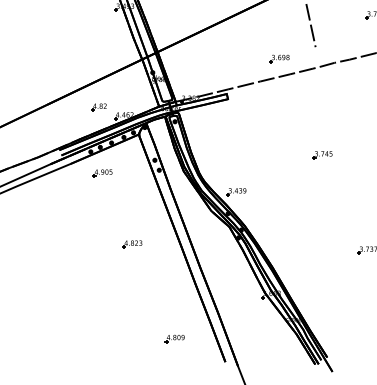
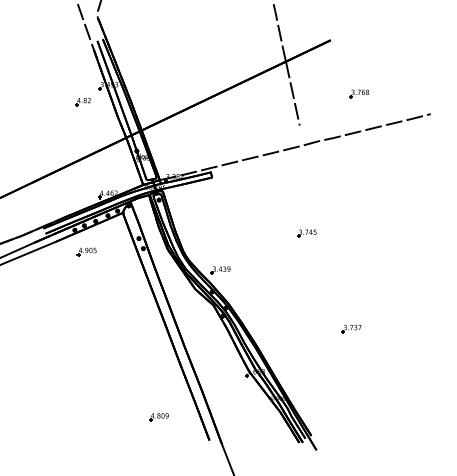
part: (279, 59) -> (263, 137), removed
part: (98, 108) -> (82, 102), moved
part: (132, 244) -> (116, 322), removed

